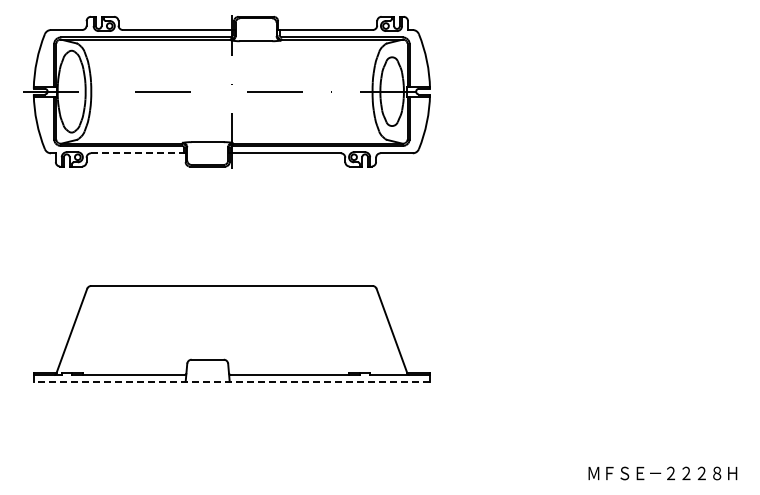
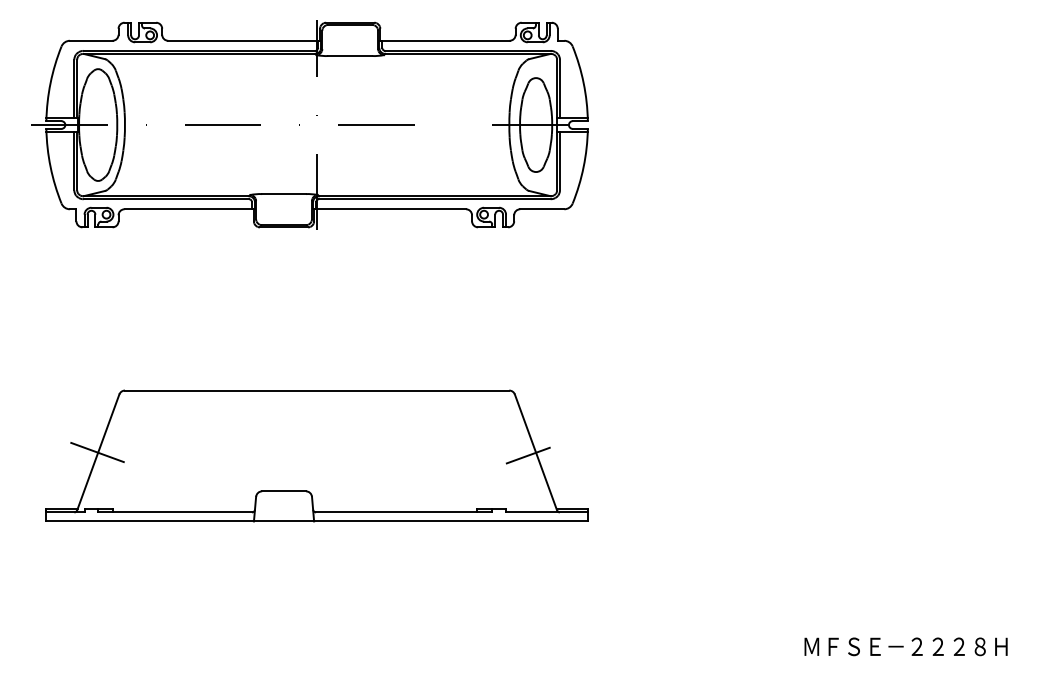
line: (138, 153) -> (189, 209), dashed -> solid
line: (71, 331) -> (97, 452), added
line: (386, 333) -> (528, 455), added
line: (231, 381) -> (316, 521), dashed -> solid

